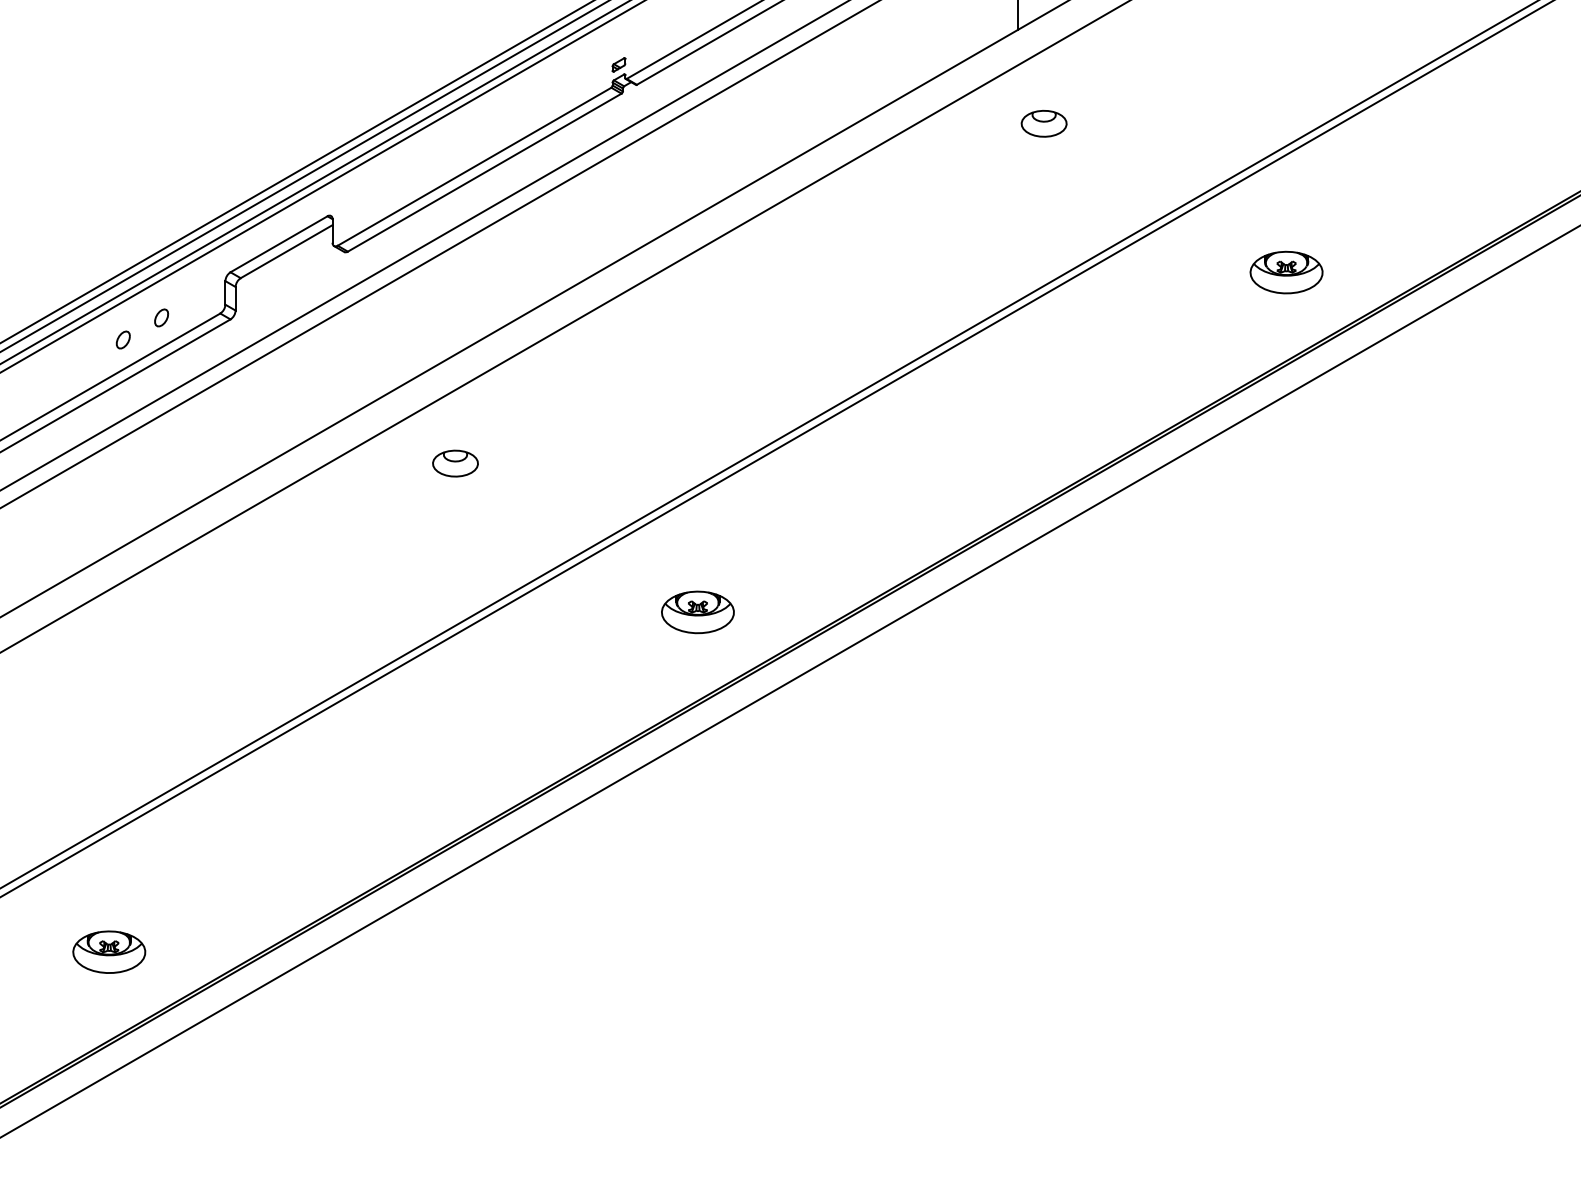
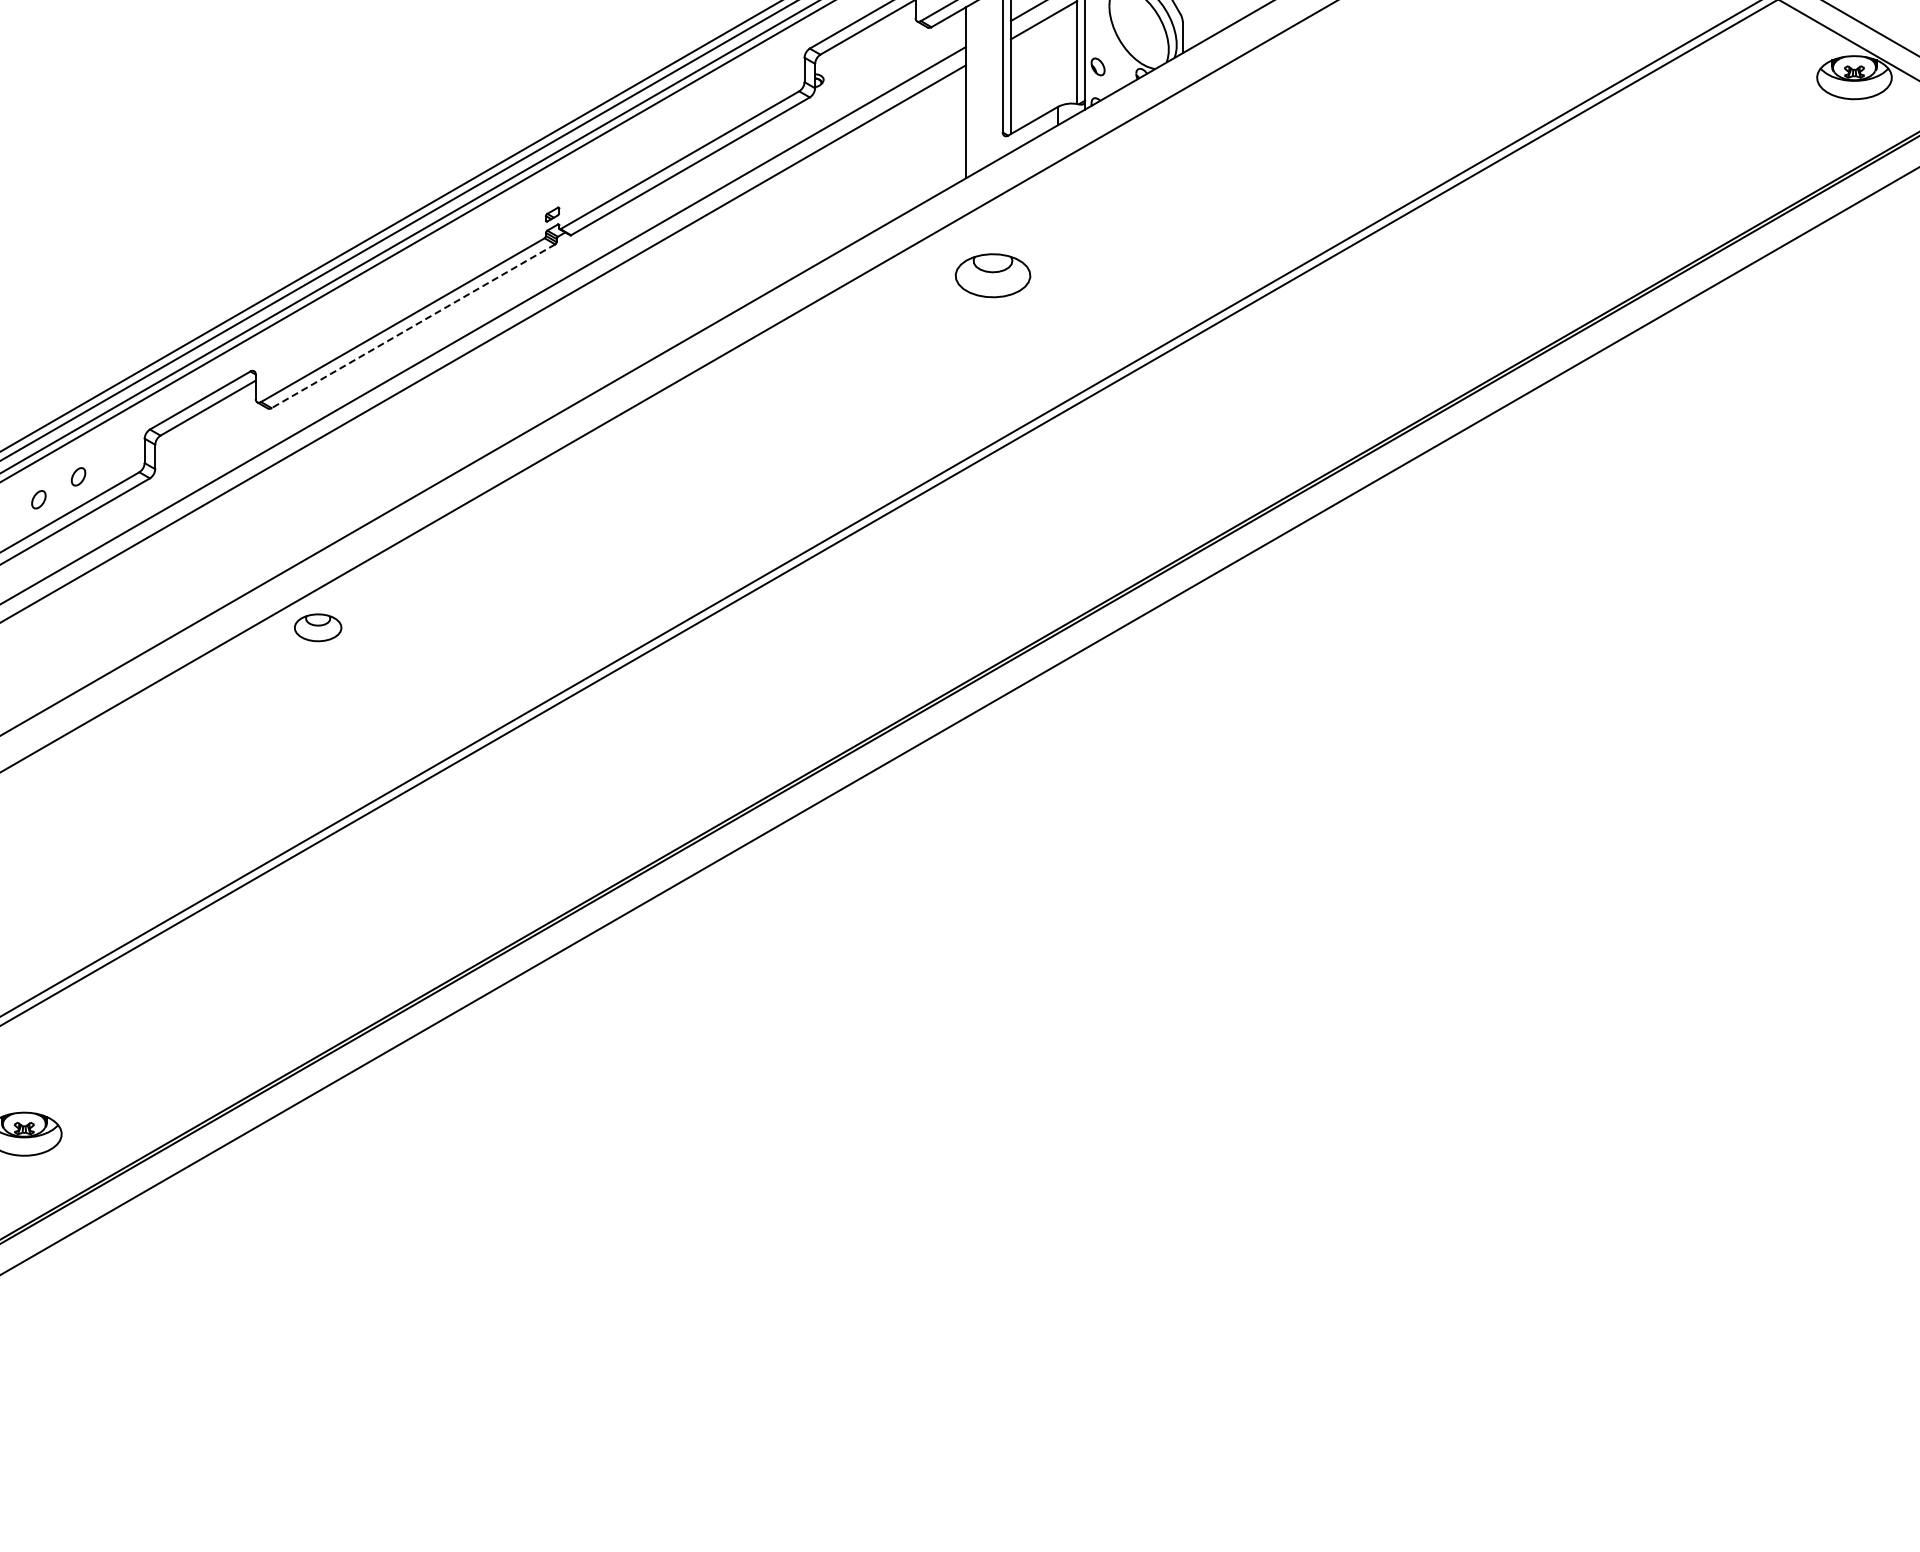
part: (1044, 123) -> (993, 275), size x1.6
line: (484, 172) -> (413, 326), solid -> dashed
part: (1286, 272) -> (1244, 429), removed
part: (455, 463) -> (318, 627), moved
part: (698, 611) -> (634, 781), removed

